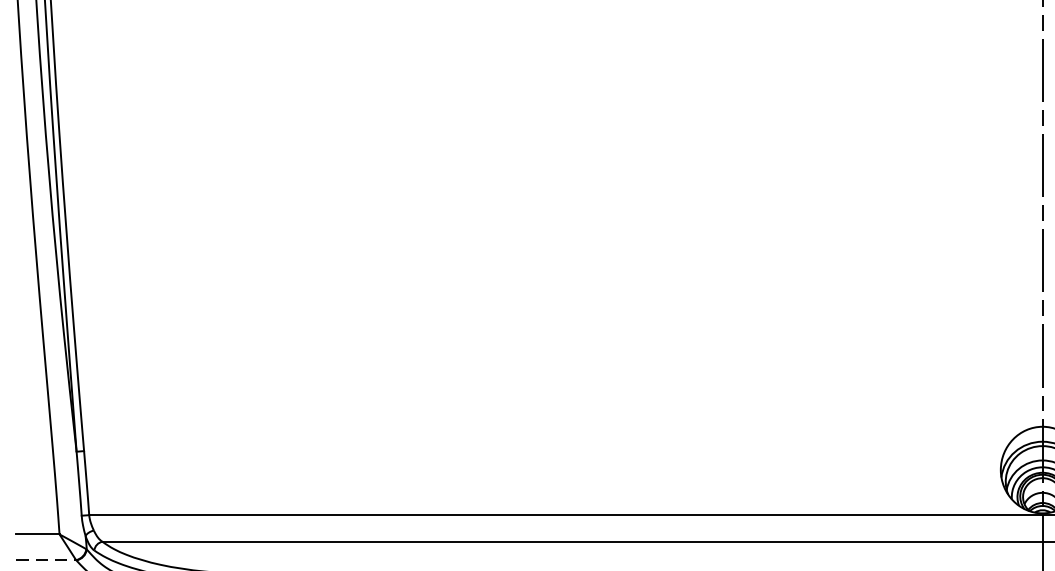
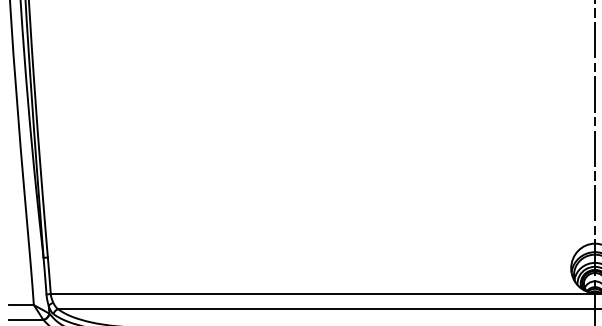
line: (46, 559) -> (26, 319), dashed -> solid

